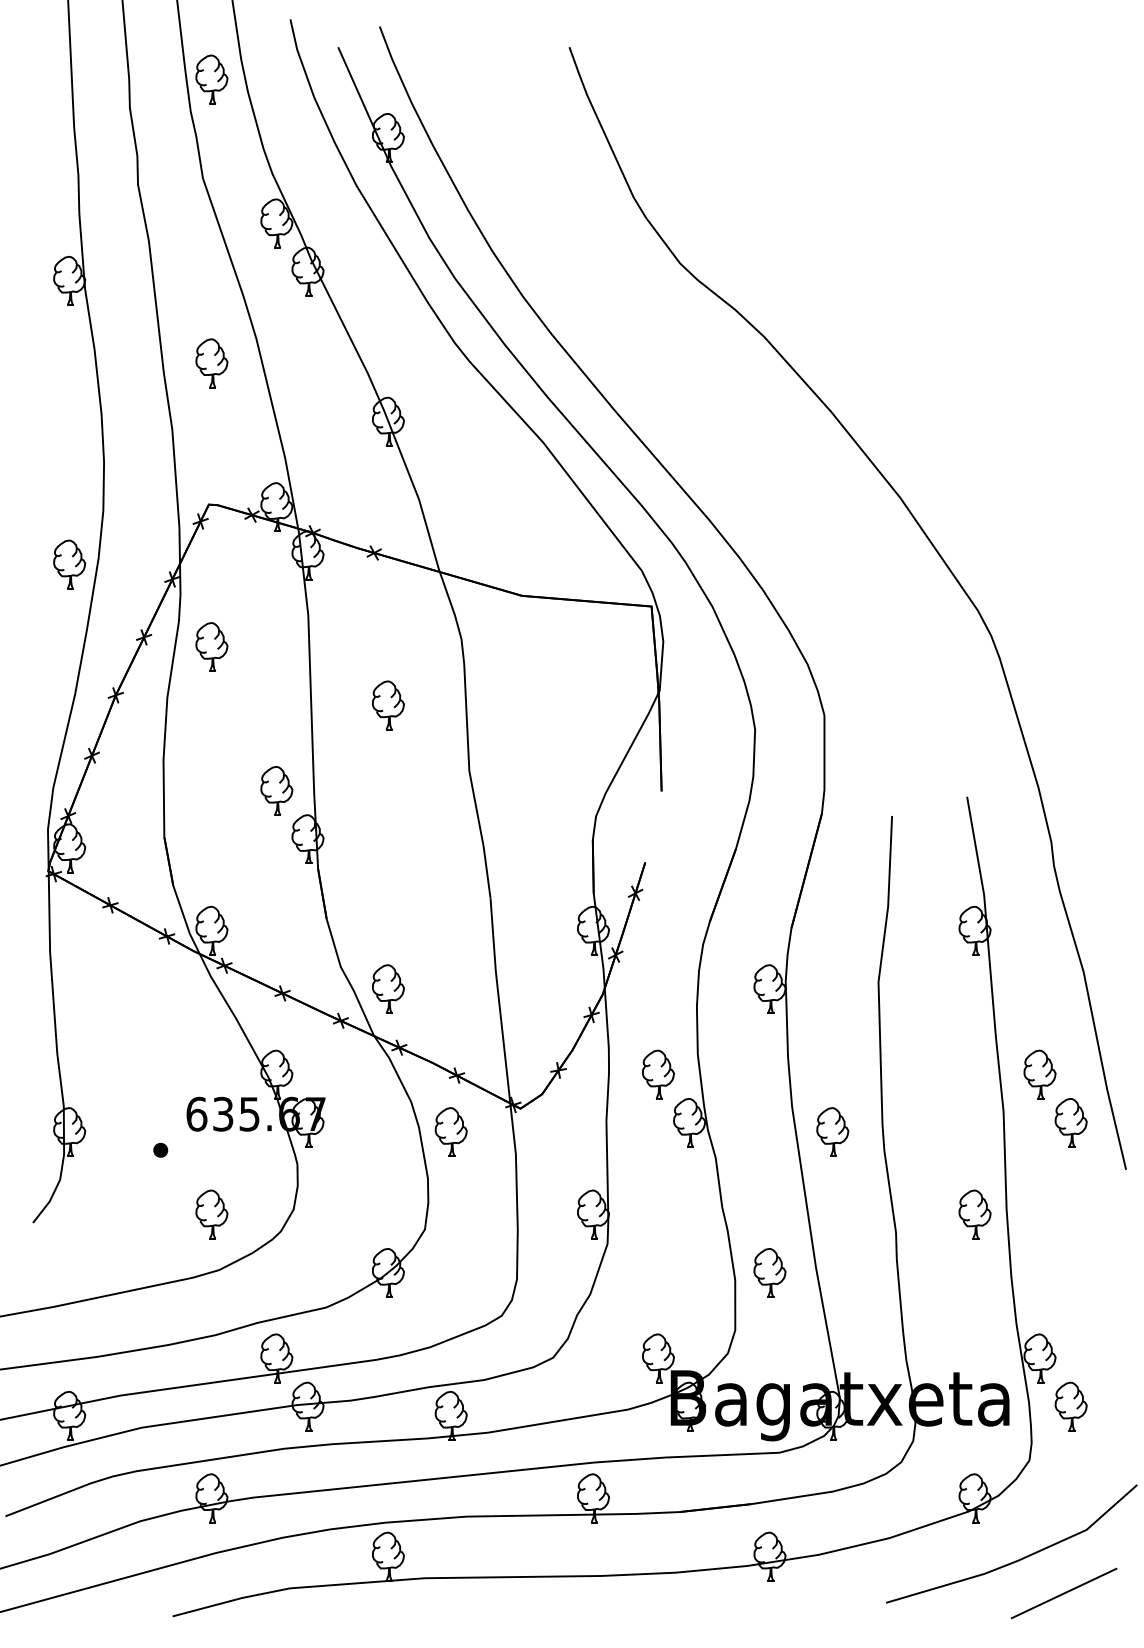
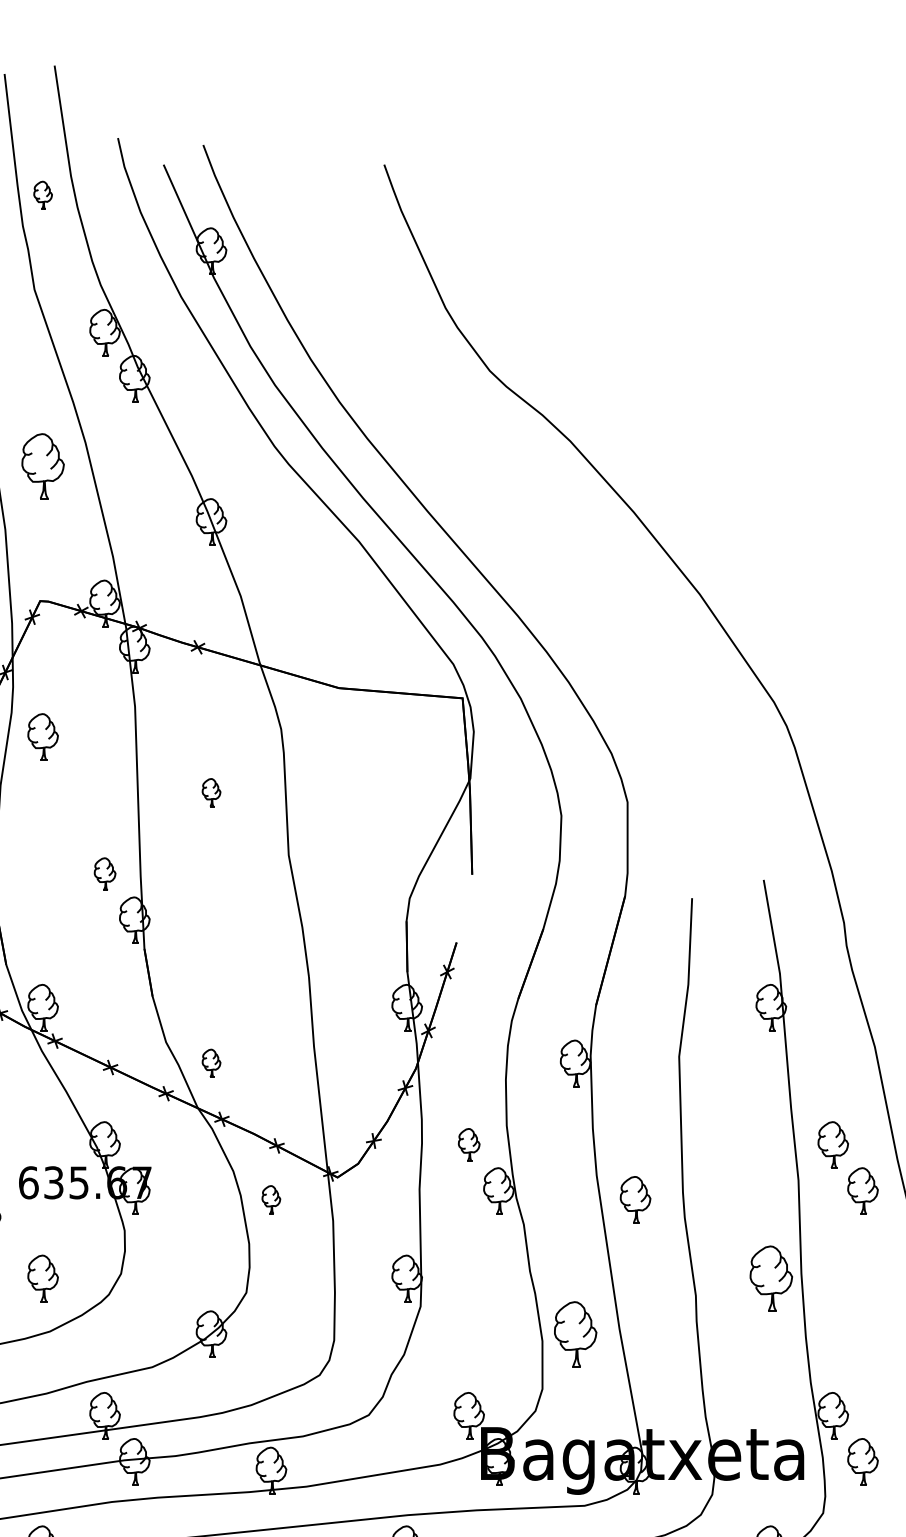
part: (211, 79) -> (42, 195), size x0.6
part: (211, 363) -> (42, 466), size x1.4
part: (388, 705) -> (211, 792), size x0.6
part: (276, 790) -> (104, 873), size x0.7
part: (388, 988) -> (211, 1062), size x0.6
part: (658, 1074) -> (469, 1144), size x0.7
part: (450, 1131) -> (270, 1199), size x0.6
part: (974, 1214) -> (770, 1278), size x1.4
part: (769, 1272) -> (575, 1333), size x1.4

